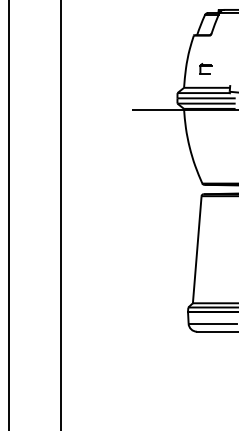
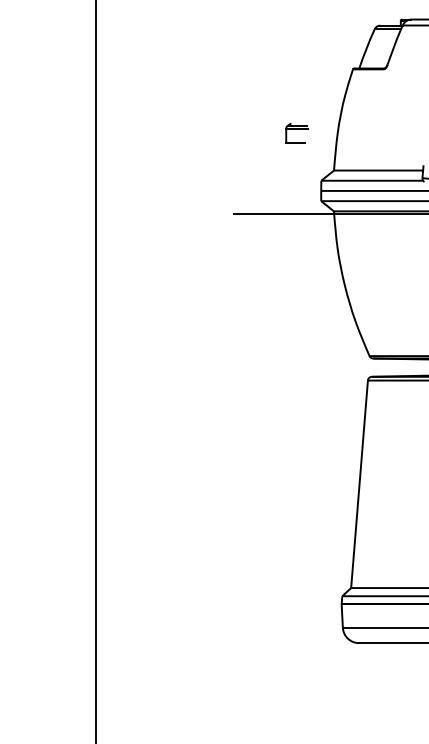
part: (205, 68) -> (296, 133), moved

